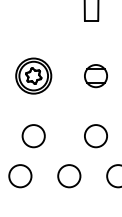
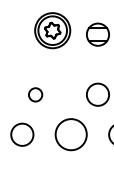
part: (33, 75) -> (52, 30), moved
circle: (33, 136) -> (35, 95), size x0.6
circle: (69, 176) -> (71, 135), size x1.4

